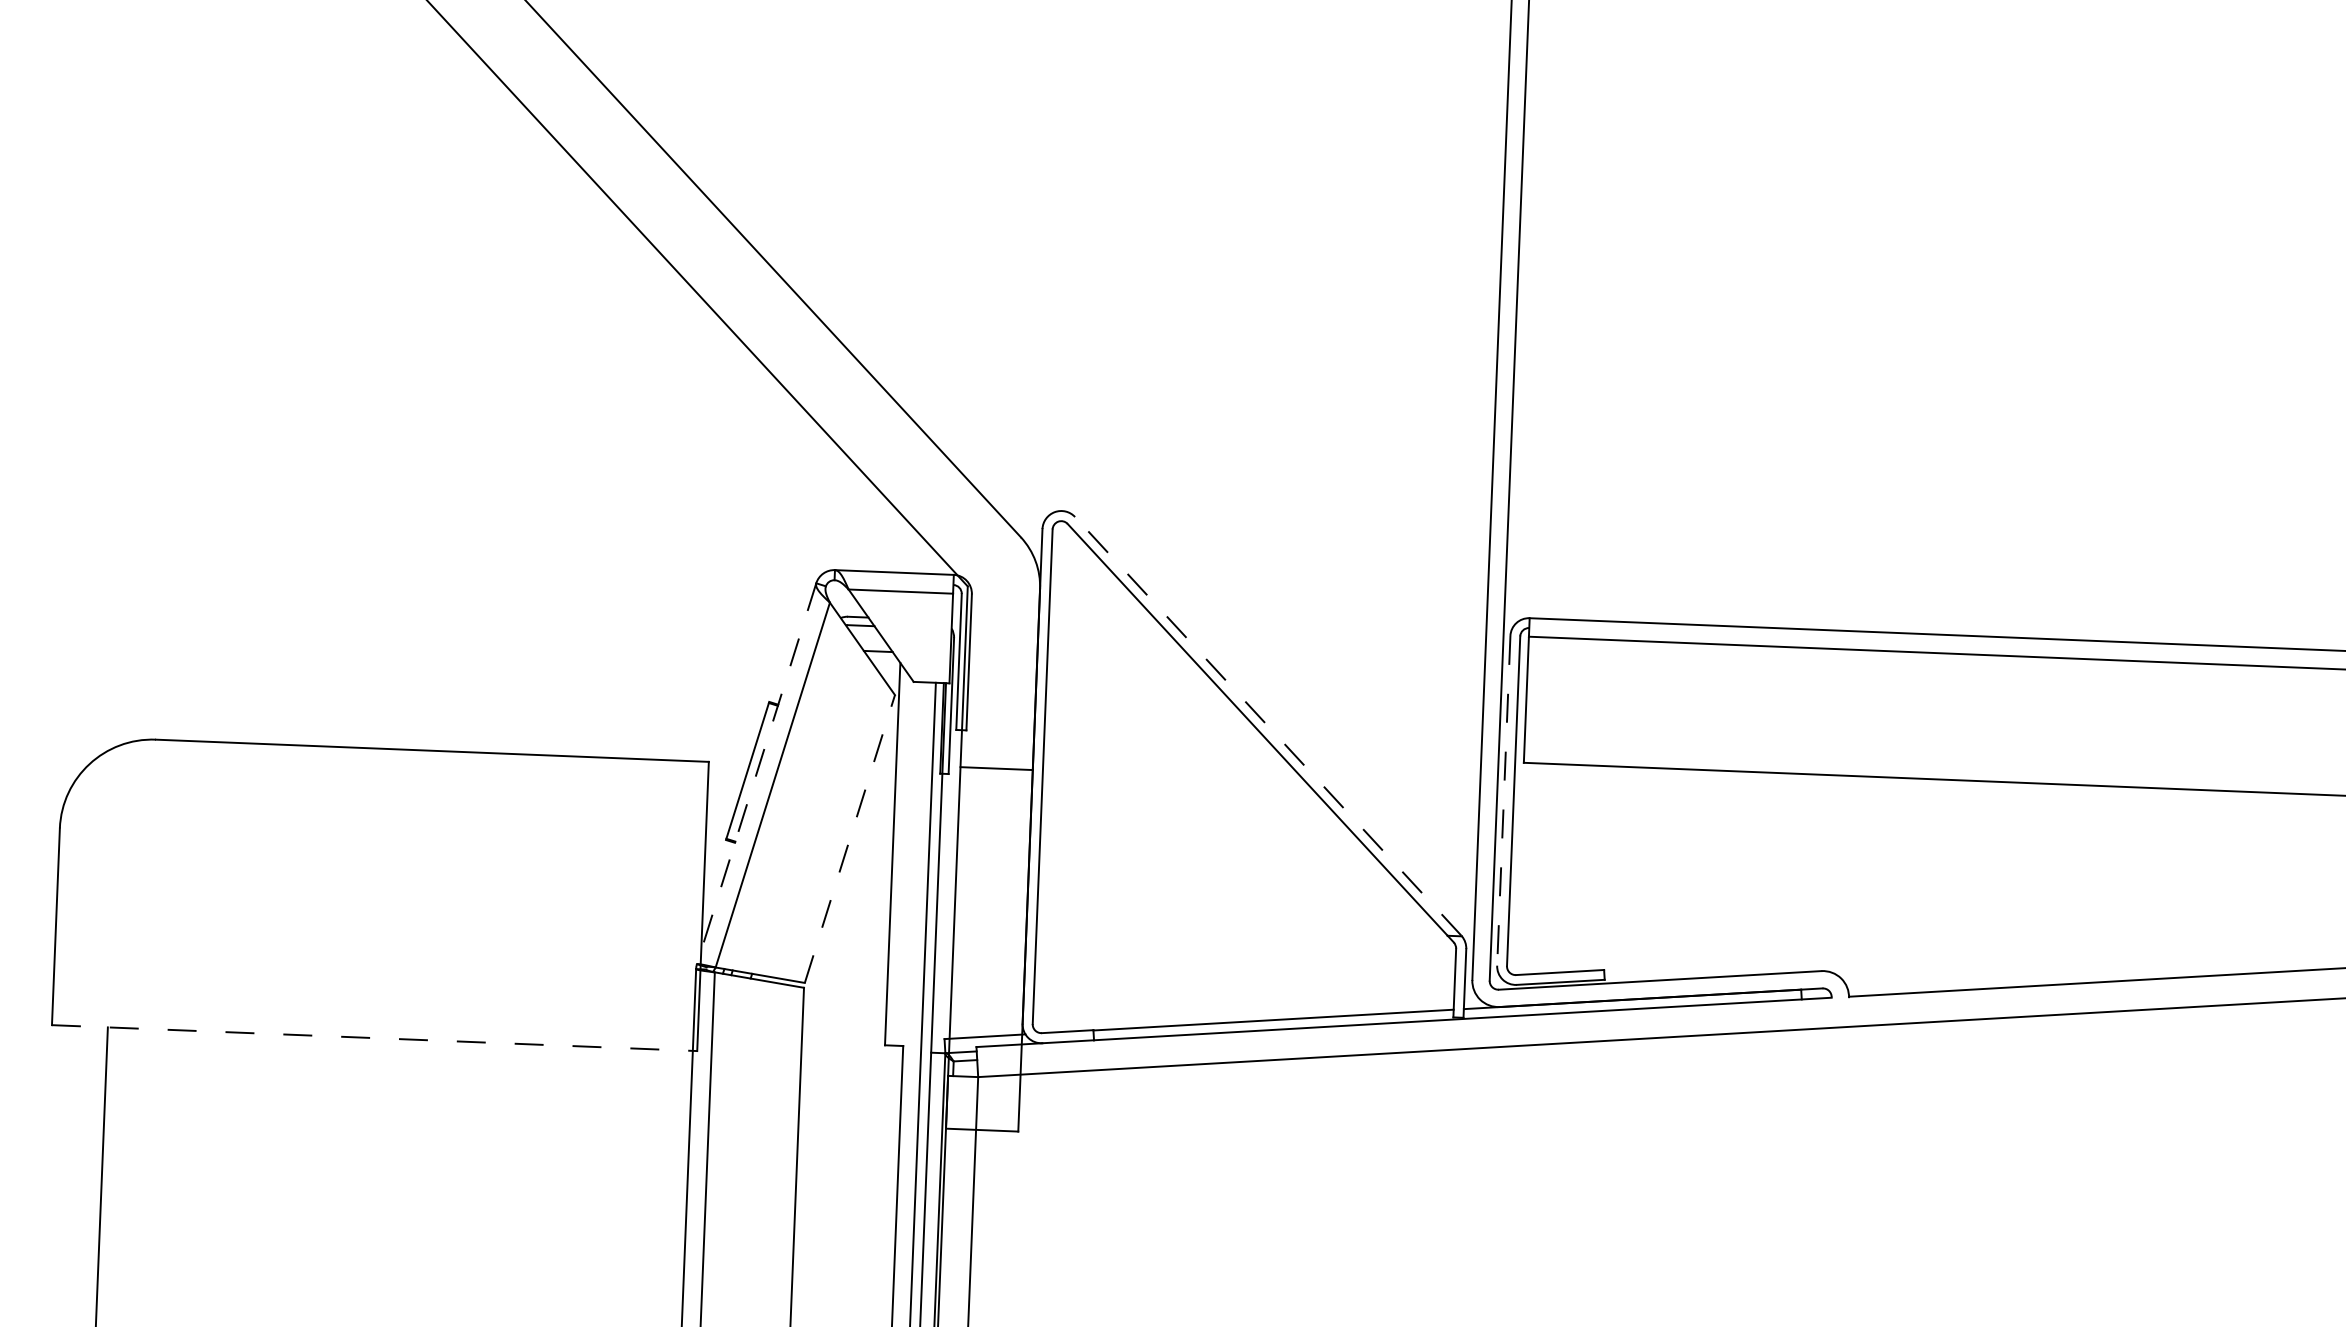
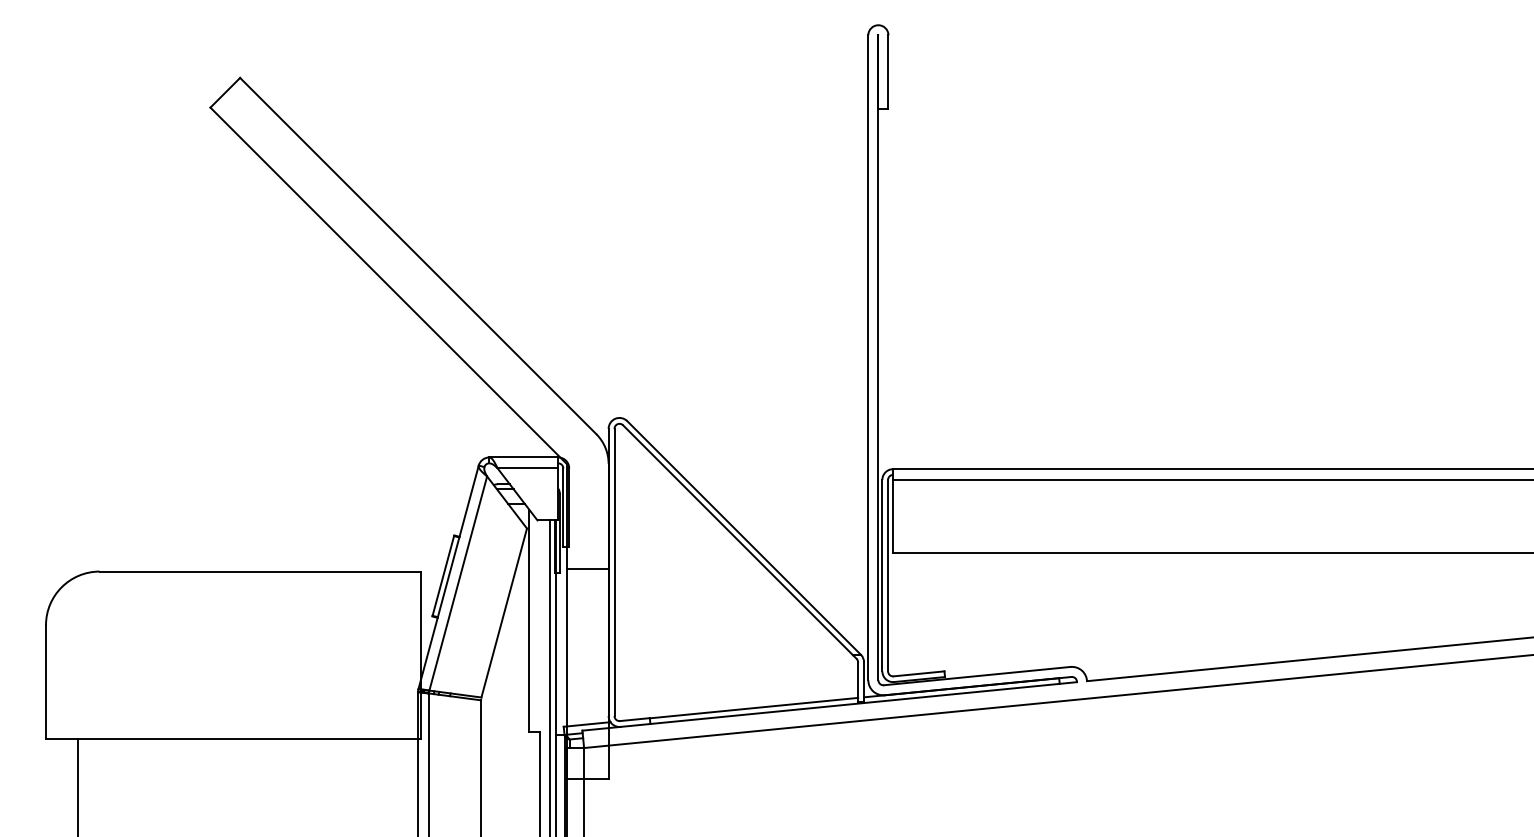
line: (1267, 725) -> (743, 537), dashed -> solid
line: (756, 773) -> (448, 577), dashed -> solid
line: (1504, 800) -> (882, 575), dashed -> solid
line: (850, 838) -> (504, 612), dashed -> solid
line: (374, 1038) -> (233, 739), dashed -> solid

